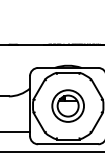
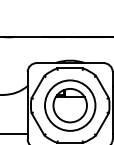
part: (67, 105) -> (69, 104), size x1.43

